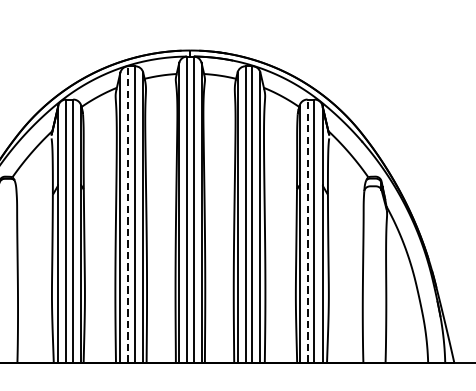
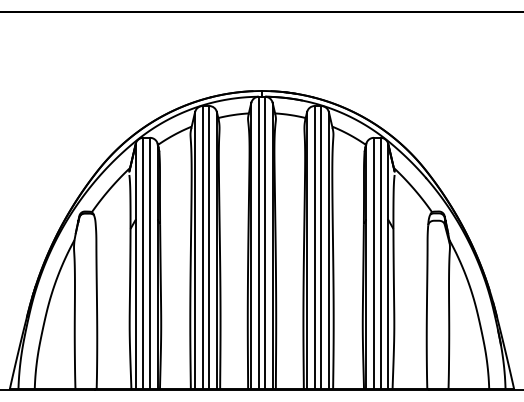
line: (128, 214) -> (202, 247), dashed -> solid
line: (307, 231) -> (373, 263), dashed -> solid

